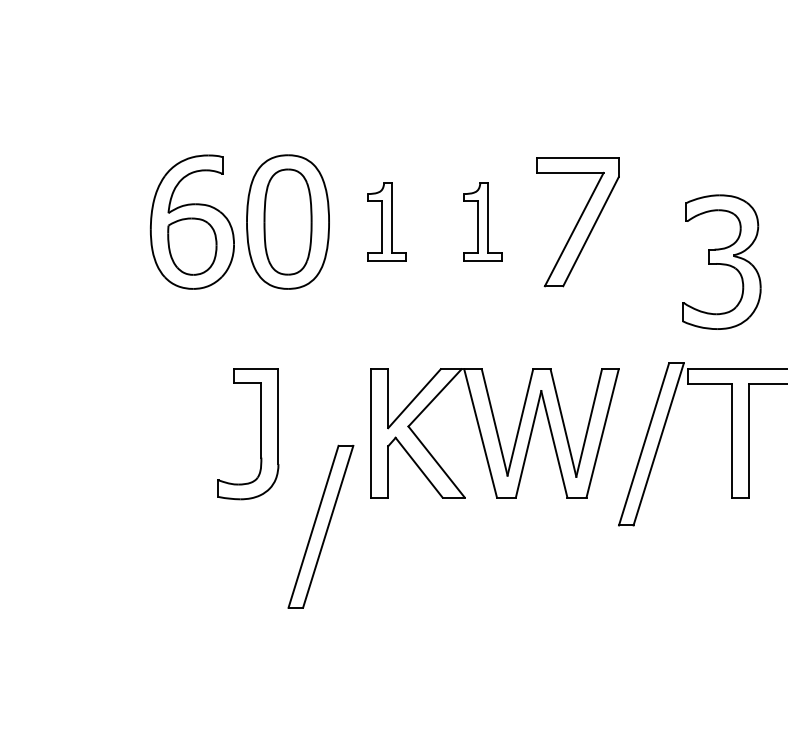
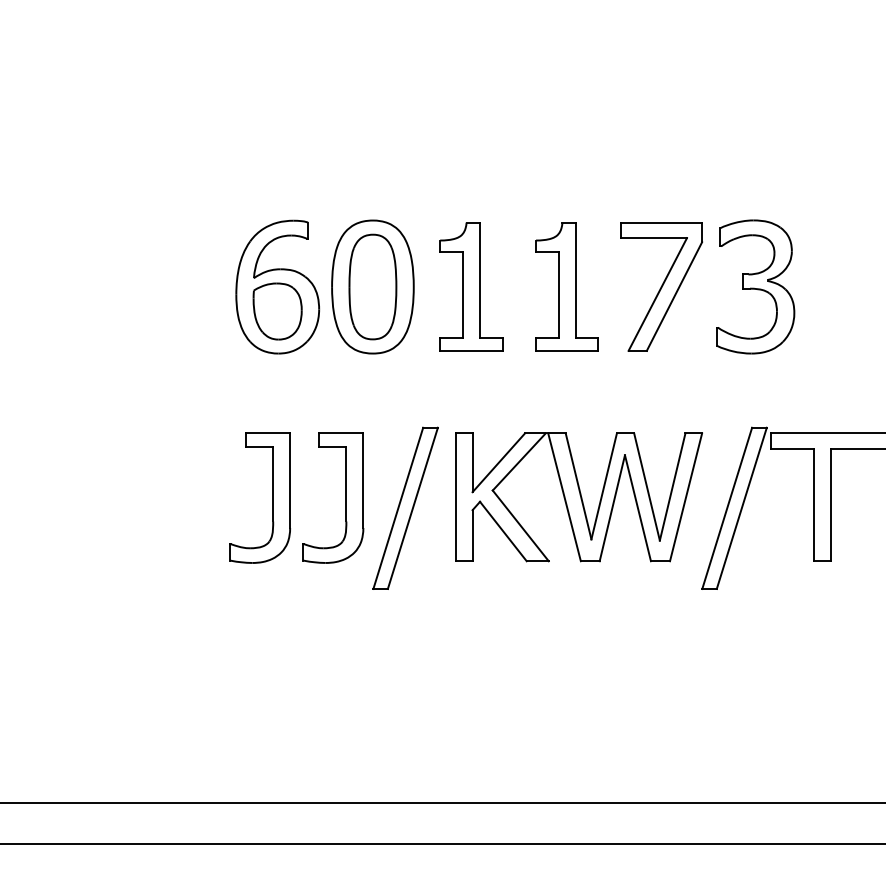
part: (387, 221) -> (471, 286), size x1.67
part: (482, 221) -> (566, 286), size x1.67
part: (721, 261) -> (755, 286), moved
part: (187, 433) -> (272, 497), added
part: (320, 525) -> (405, 507), moved

